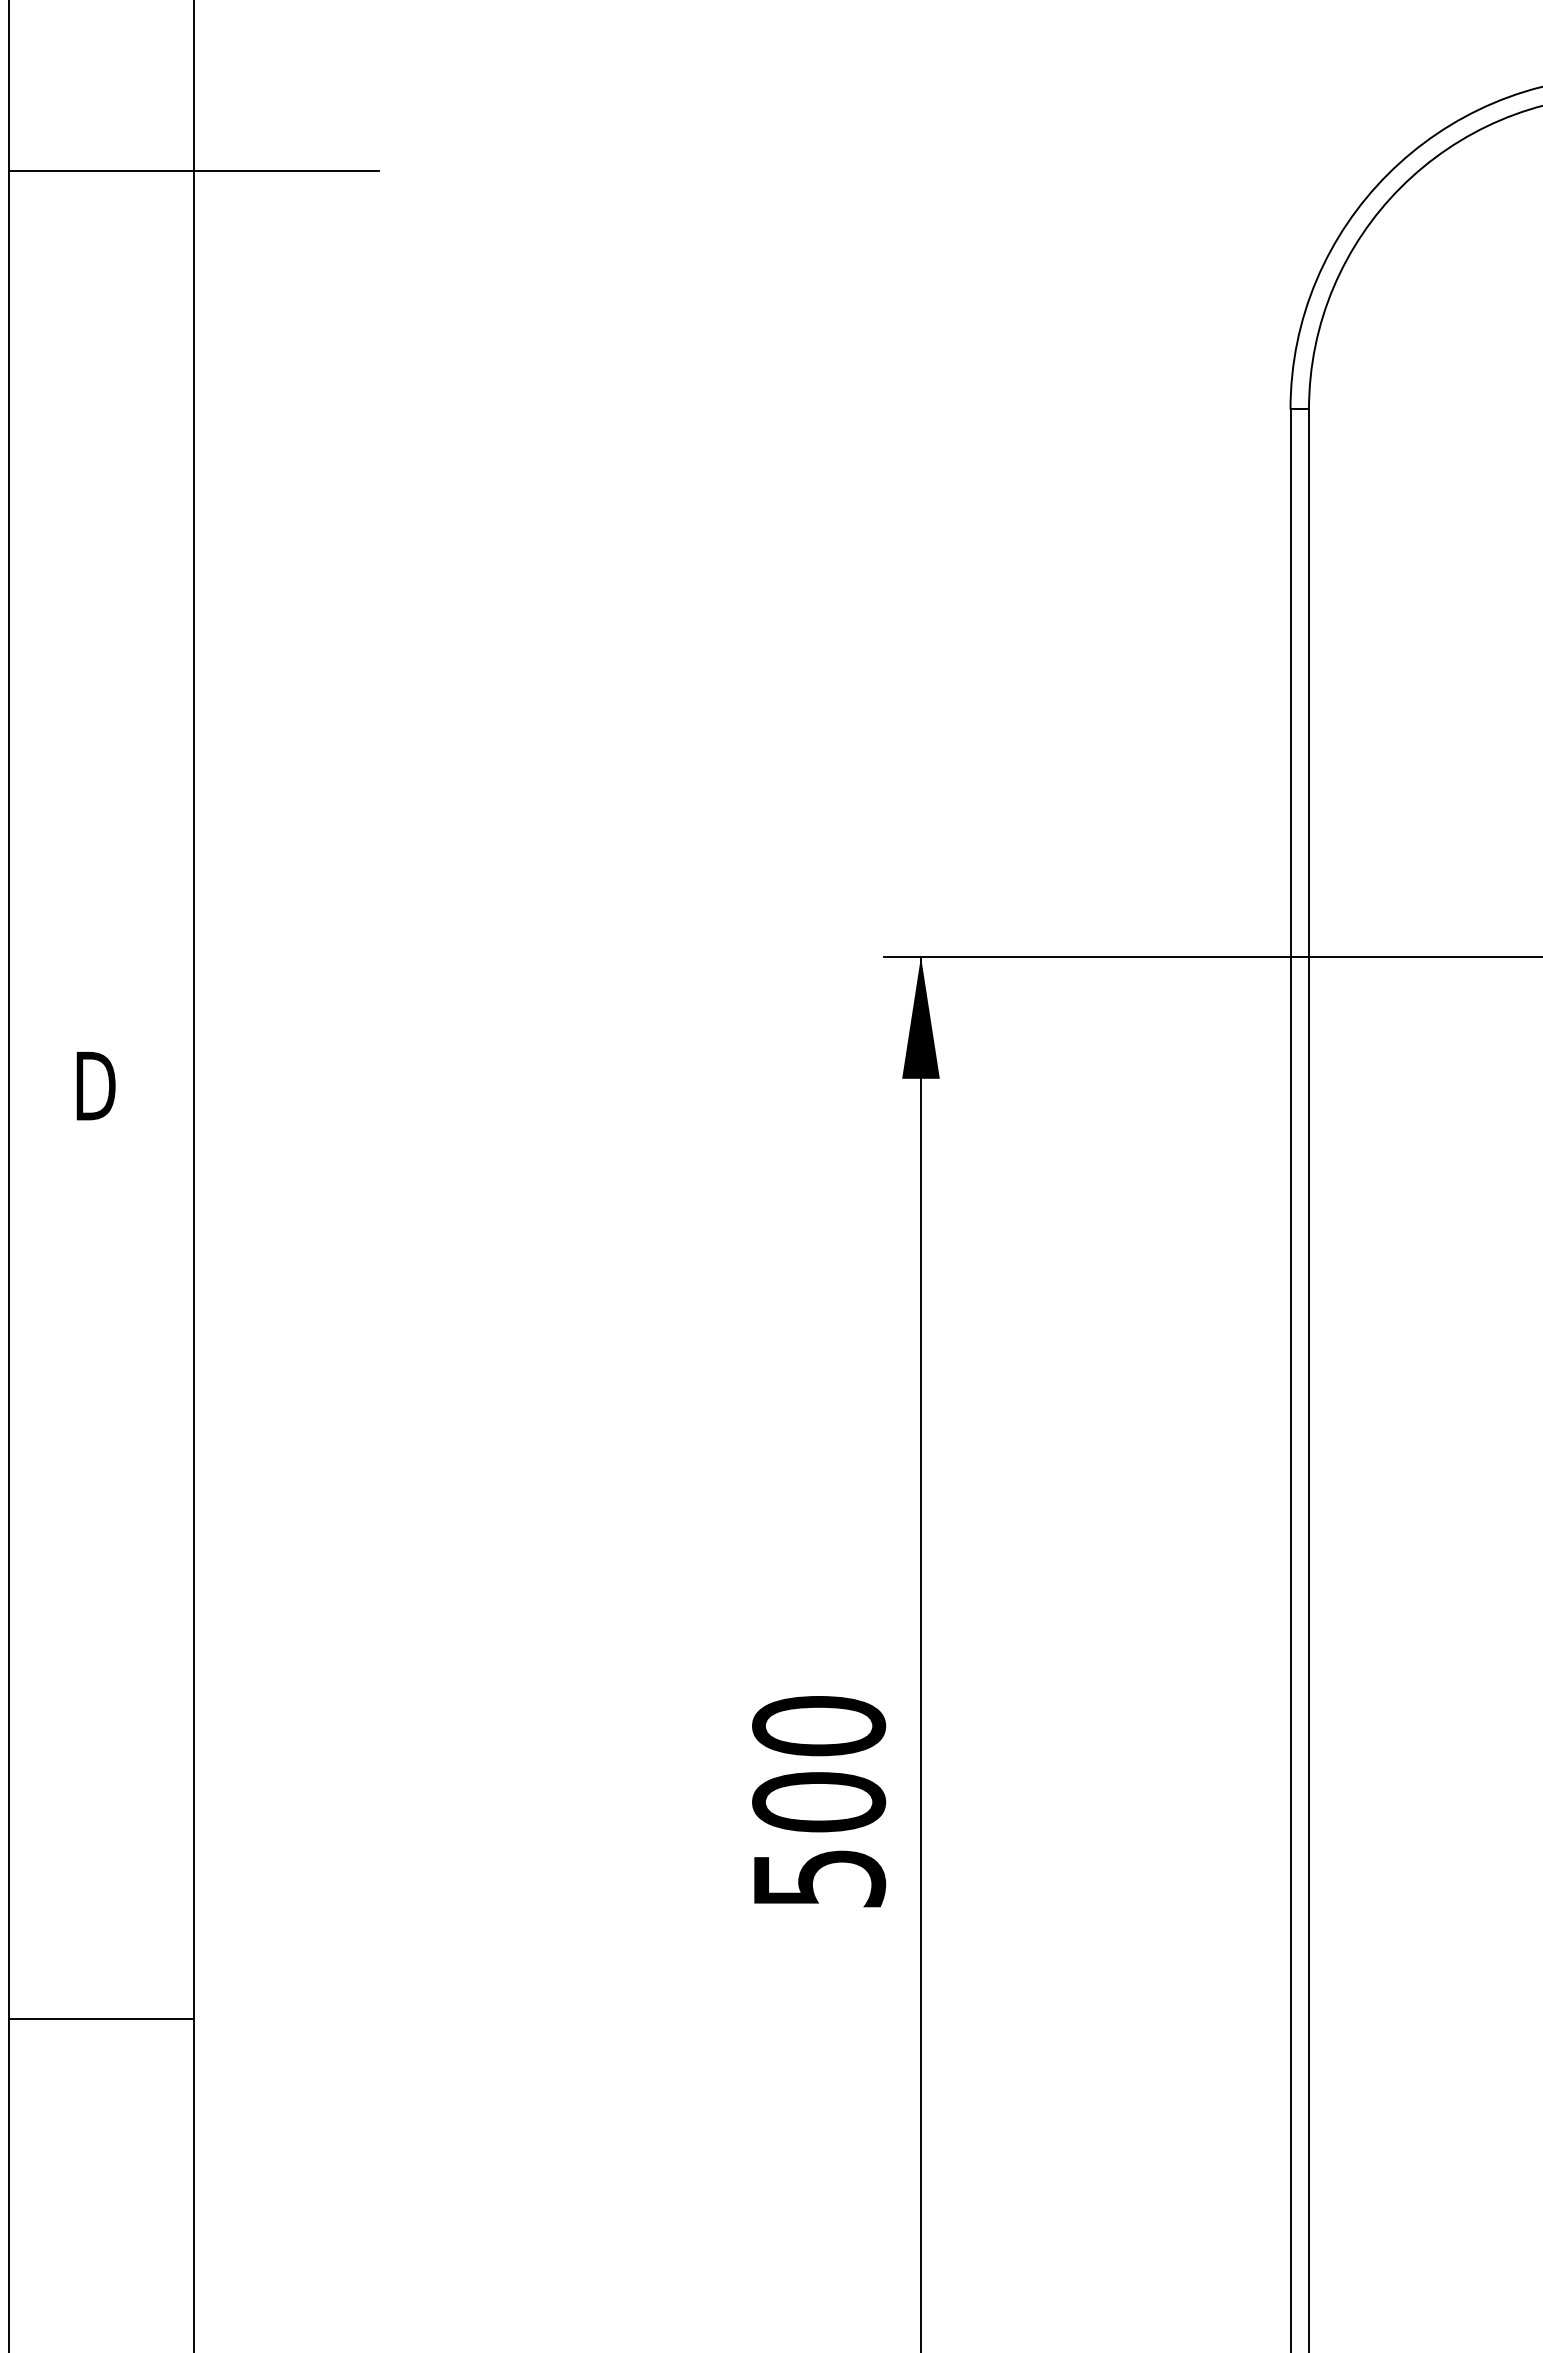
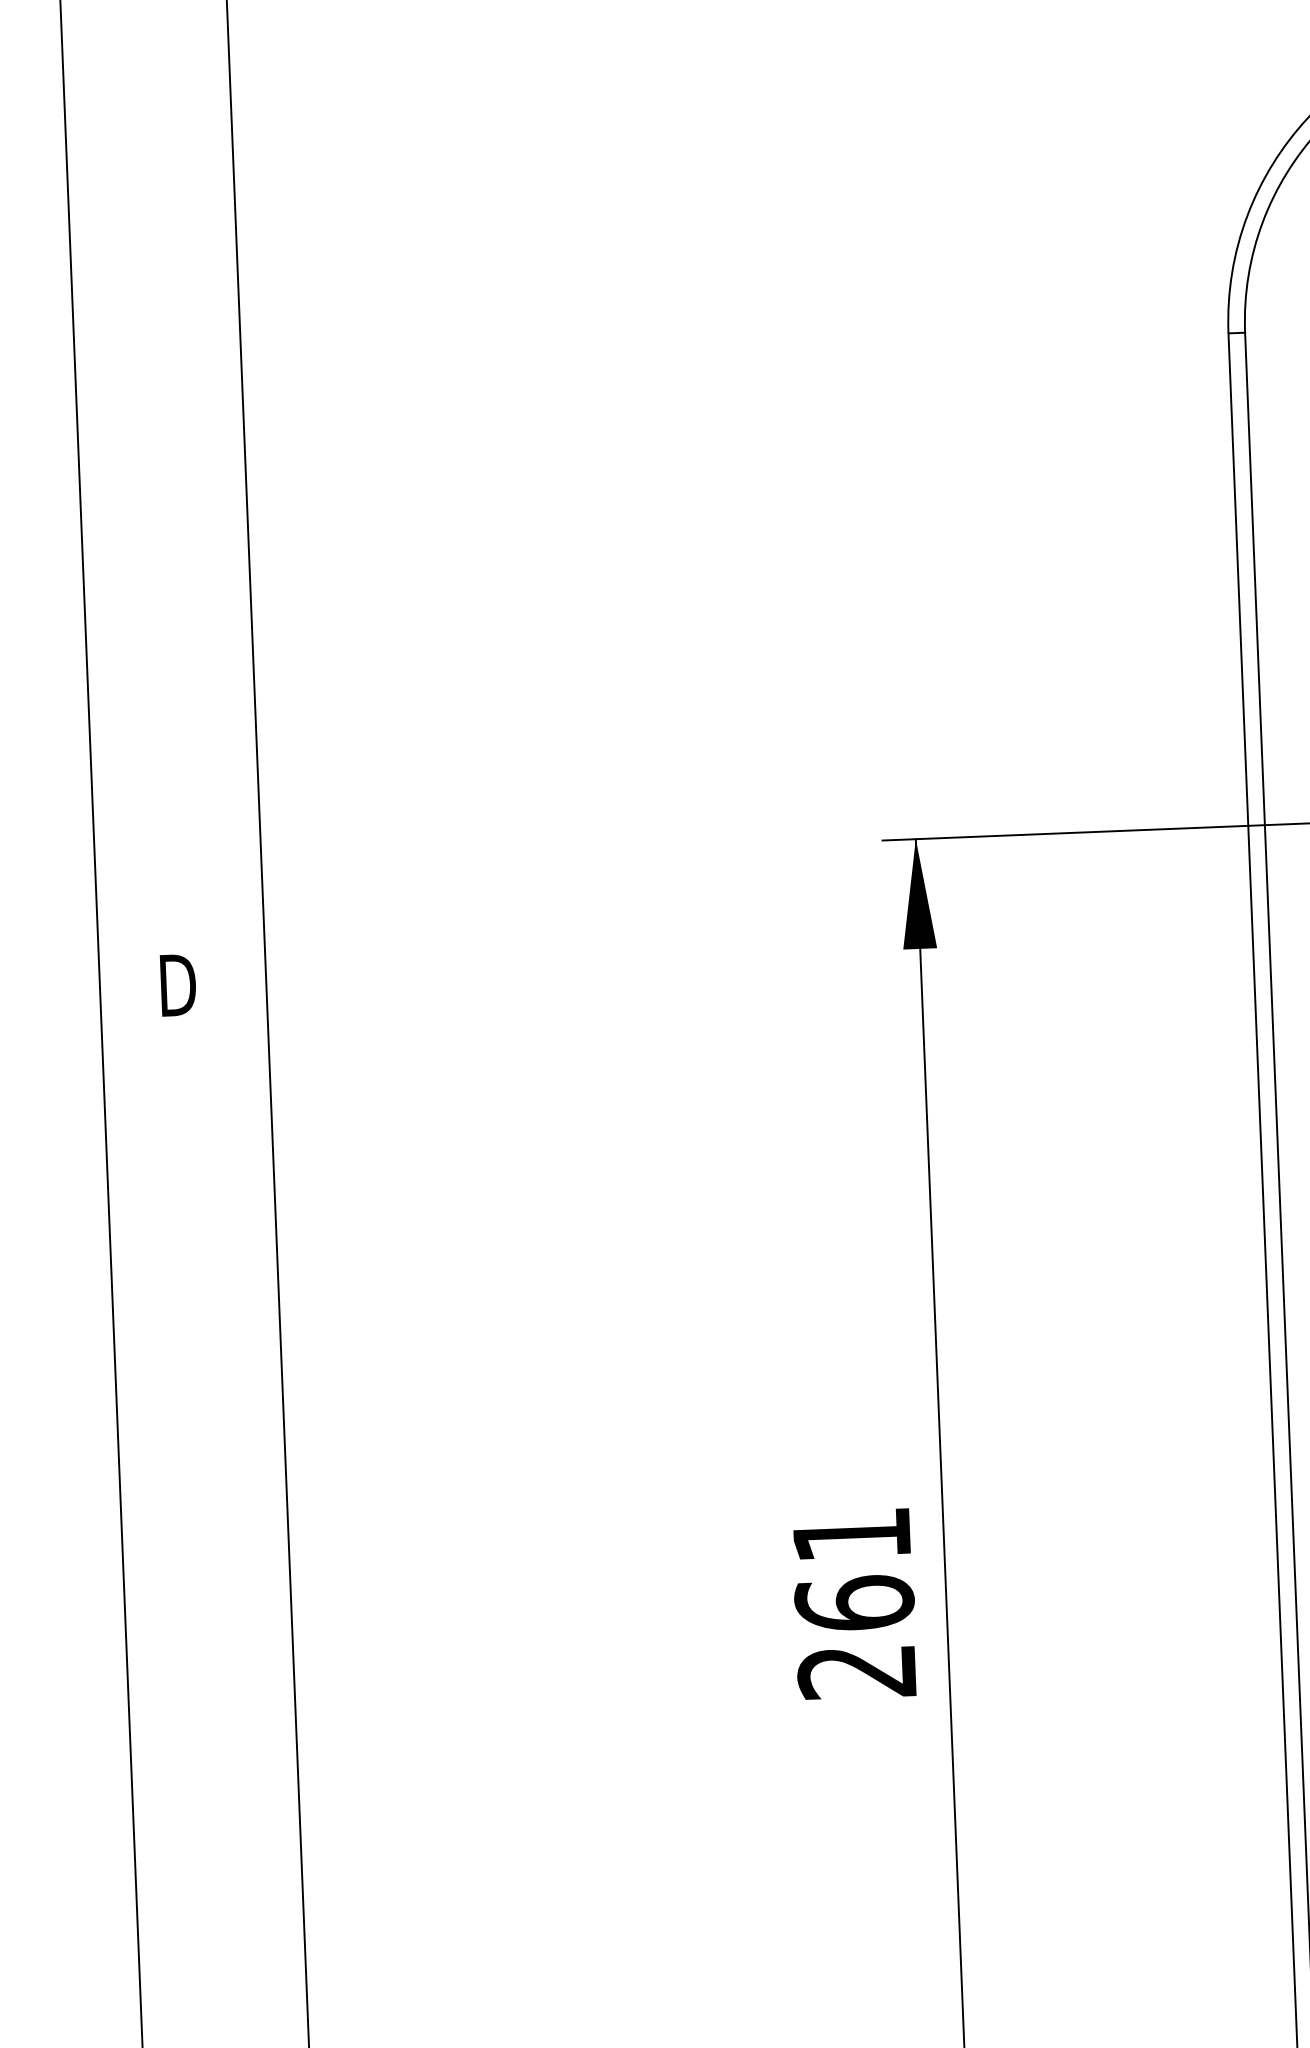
line: (193, 171) -> (232, 158), removed
text: (819, 1801) -> (855, 1602), 500 -> 261
line: (101, 2018) -> (216, 1823), removed

